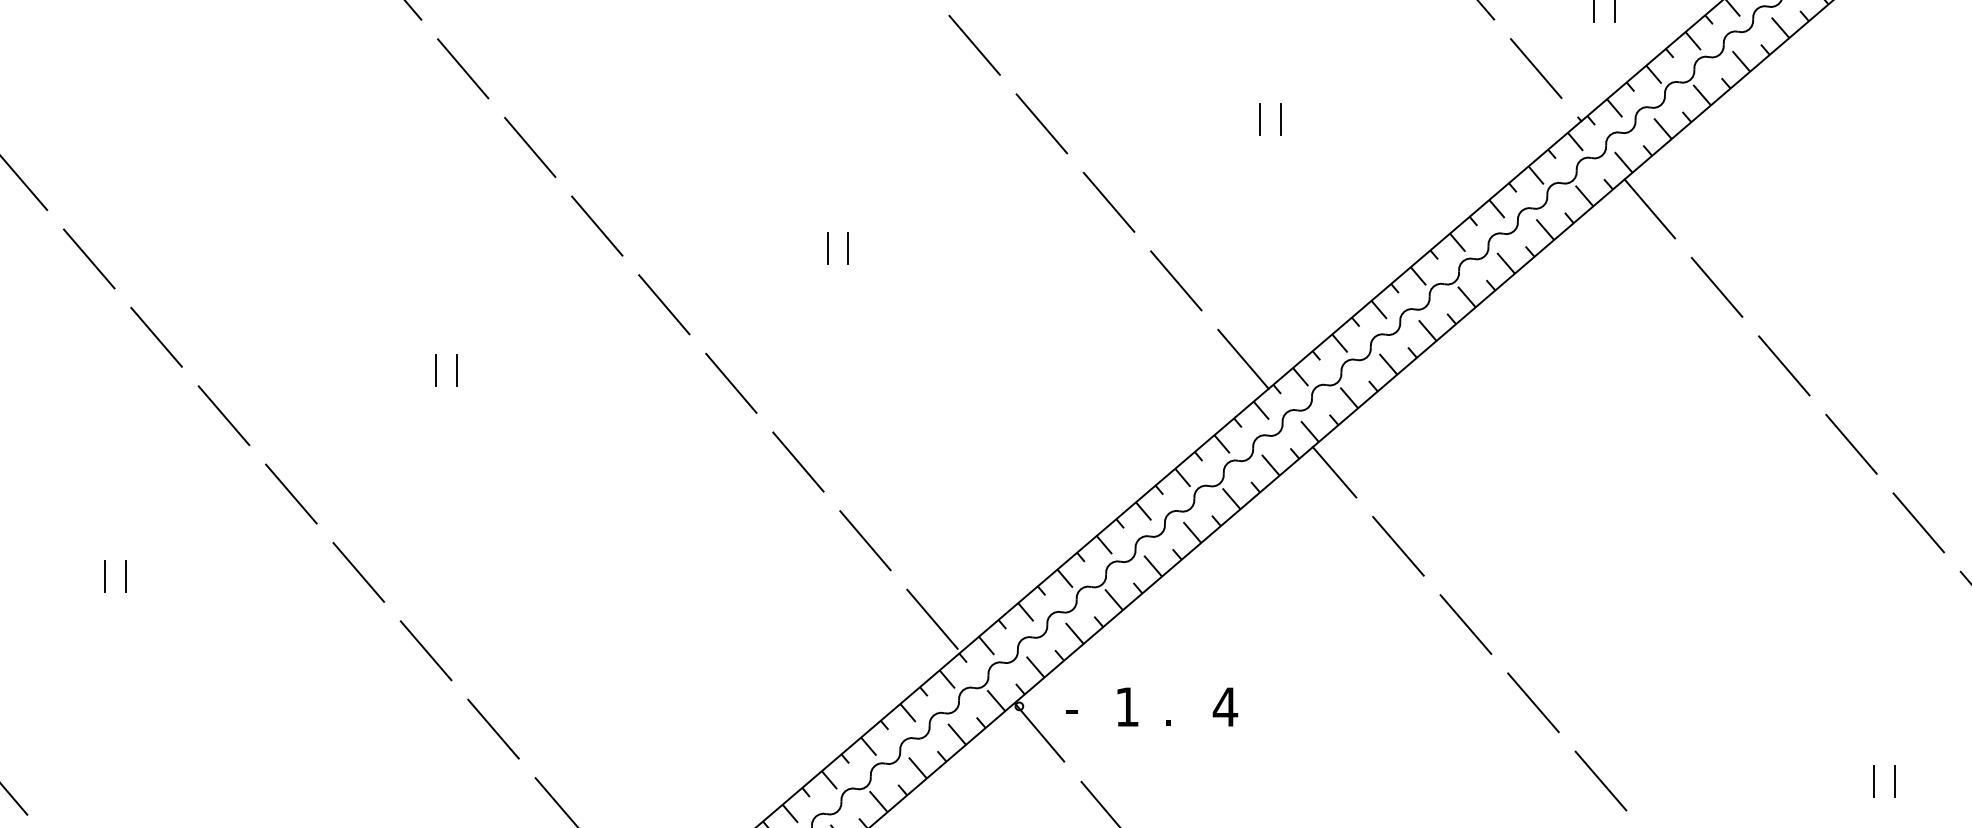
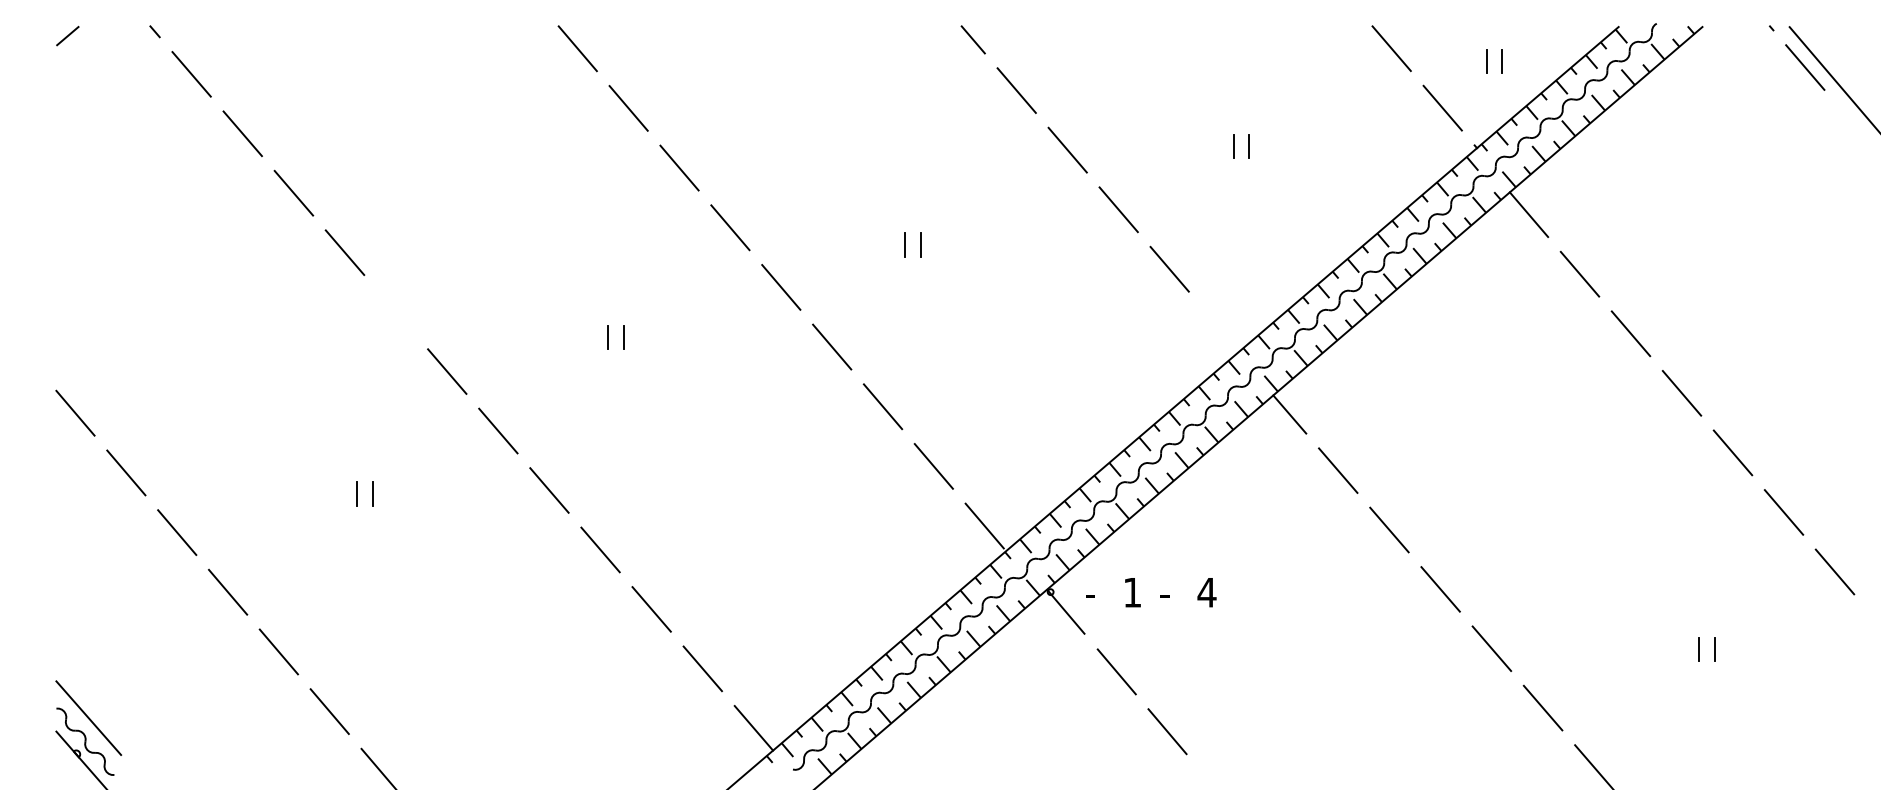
line: (155, 336) -> (395, 311), removed
line: (1243, 358) -> (1220, 328), removed
text: (1169, 717) -> (1164, 600), . -> -

